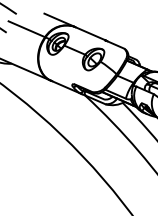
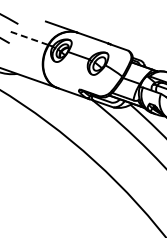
line: (26, 29) -> (29, 38), solid -> dashed

